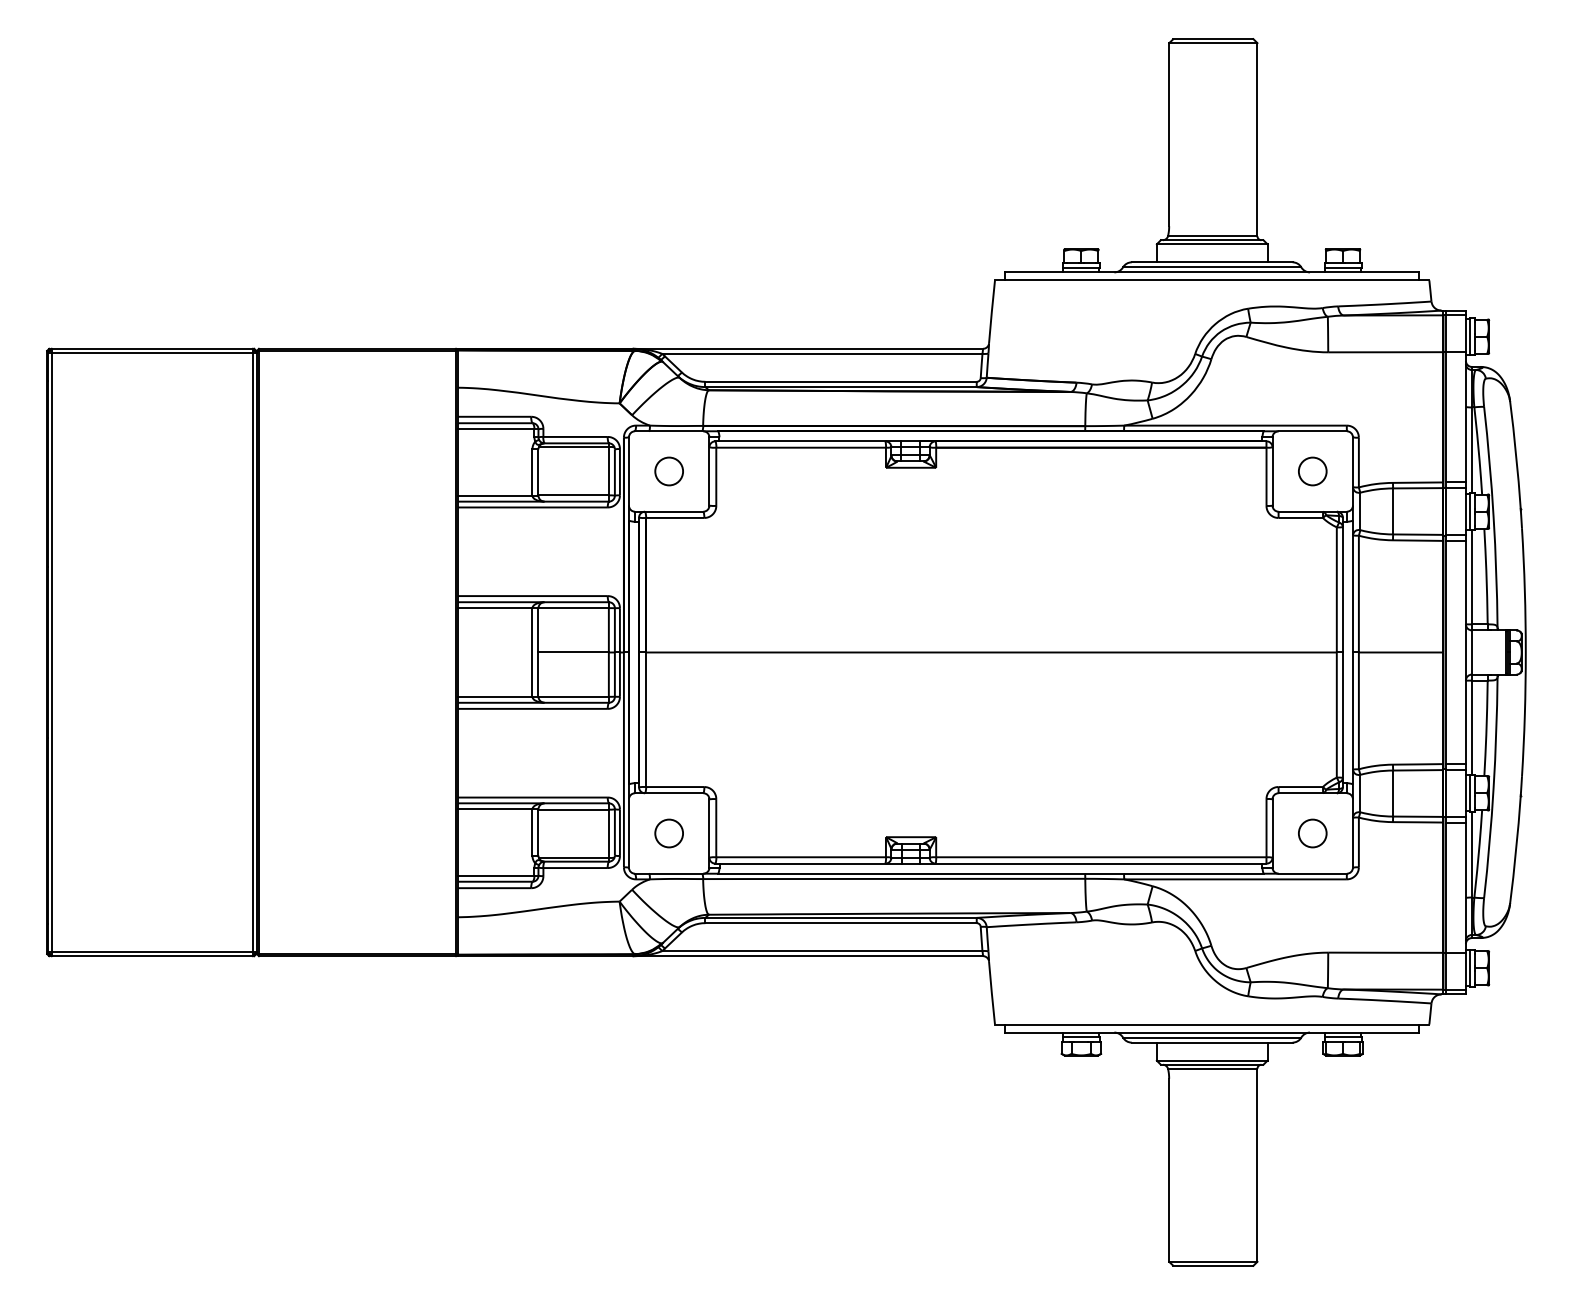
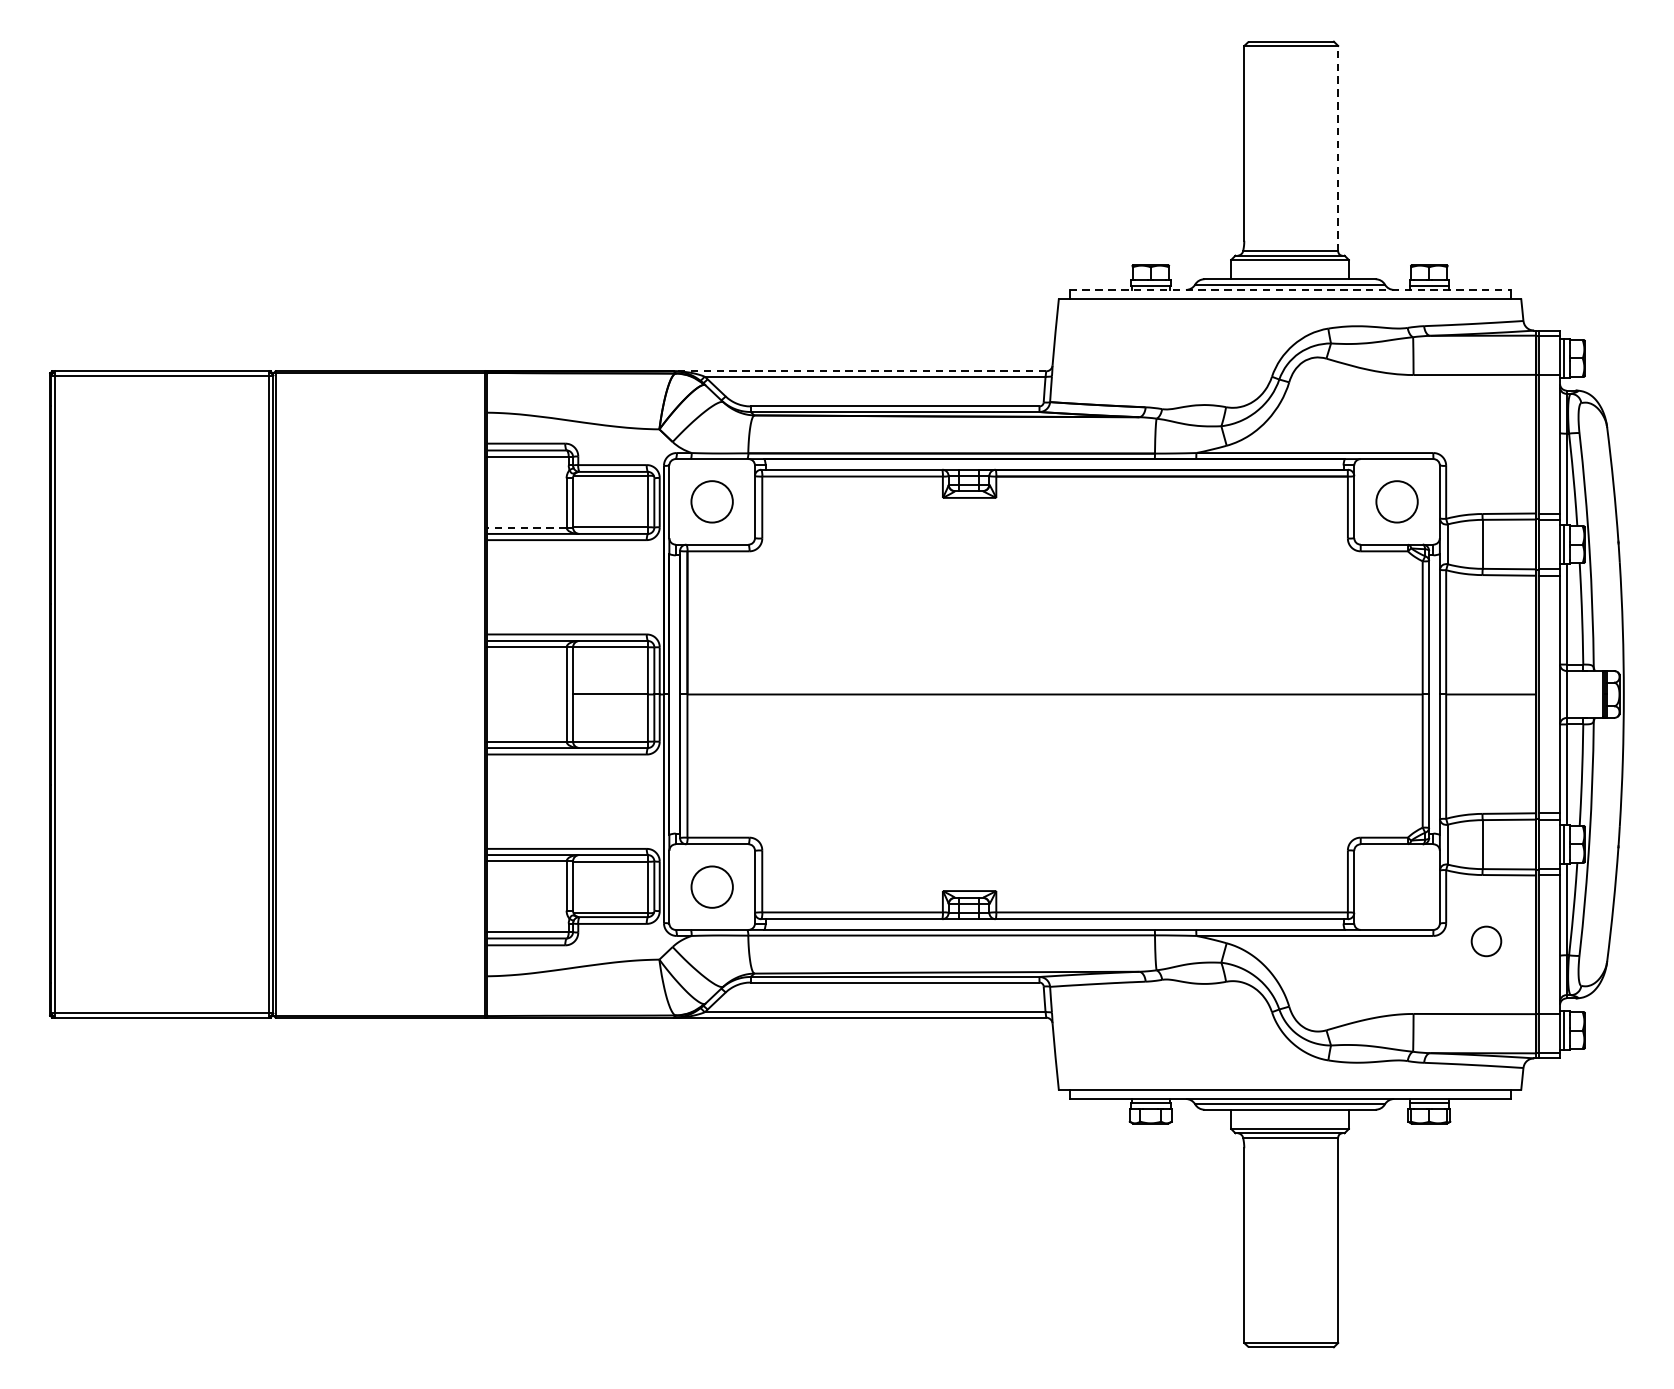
line: (1257, 139) -> (1338, 148), solid -> dashed
line: (1212, 272) -> (1290, 290), solid -> dashed
line: (807, 348) -> (859, 370), solid -> dashed
circle: (669, 471) -> (712, 501), size x1.4
circle: (1312, 471) -> (1396, 501), size x1.4
line: (494, 495) -> (526, 527), solid -> dashed
circle: (668, 833) -> (711, 887), size x1.4
circle: (1312, 833) -> (1486, 941), moved

